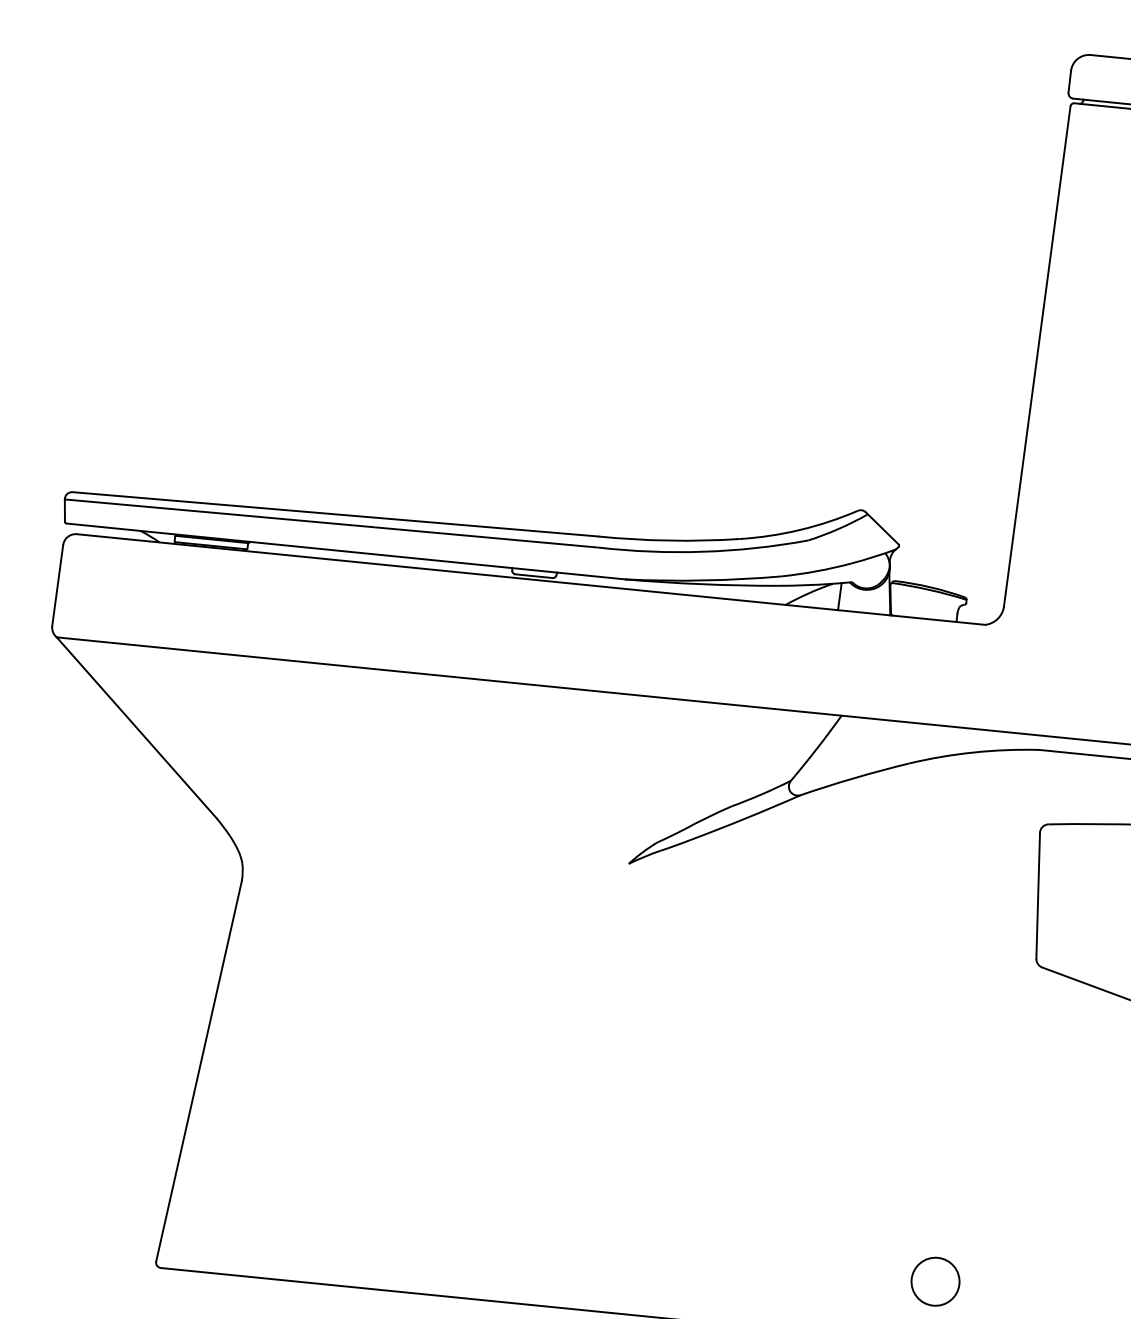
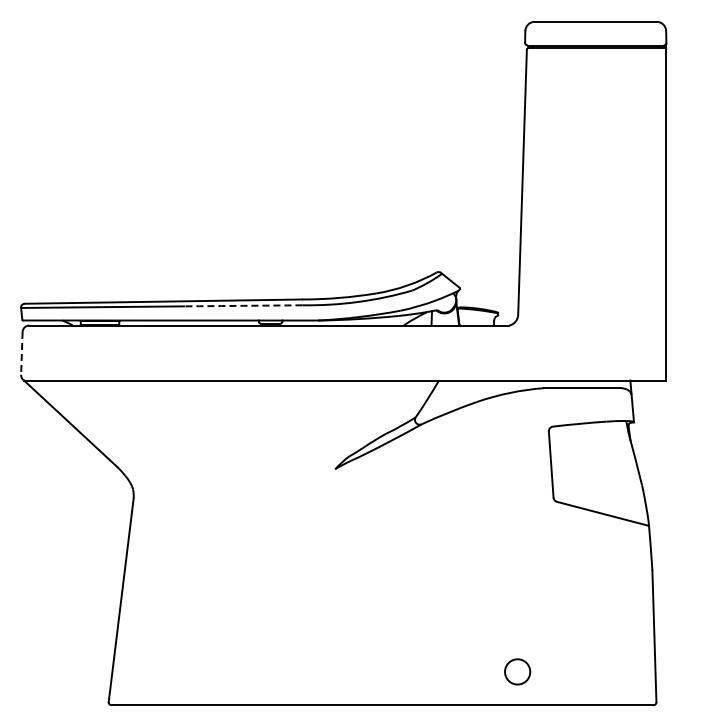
arc: (486, 536) -> (243, 305), solid -> dashed
line: (57, 585) -> (21, 353), solid -> dashed

